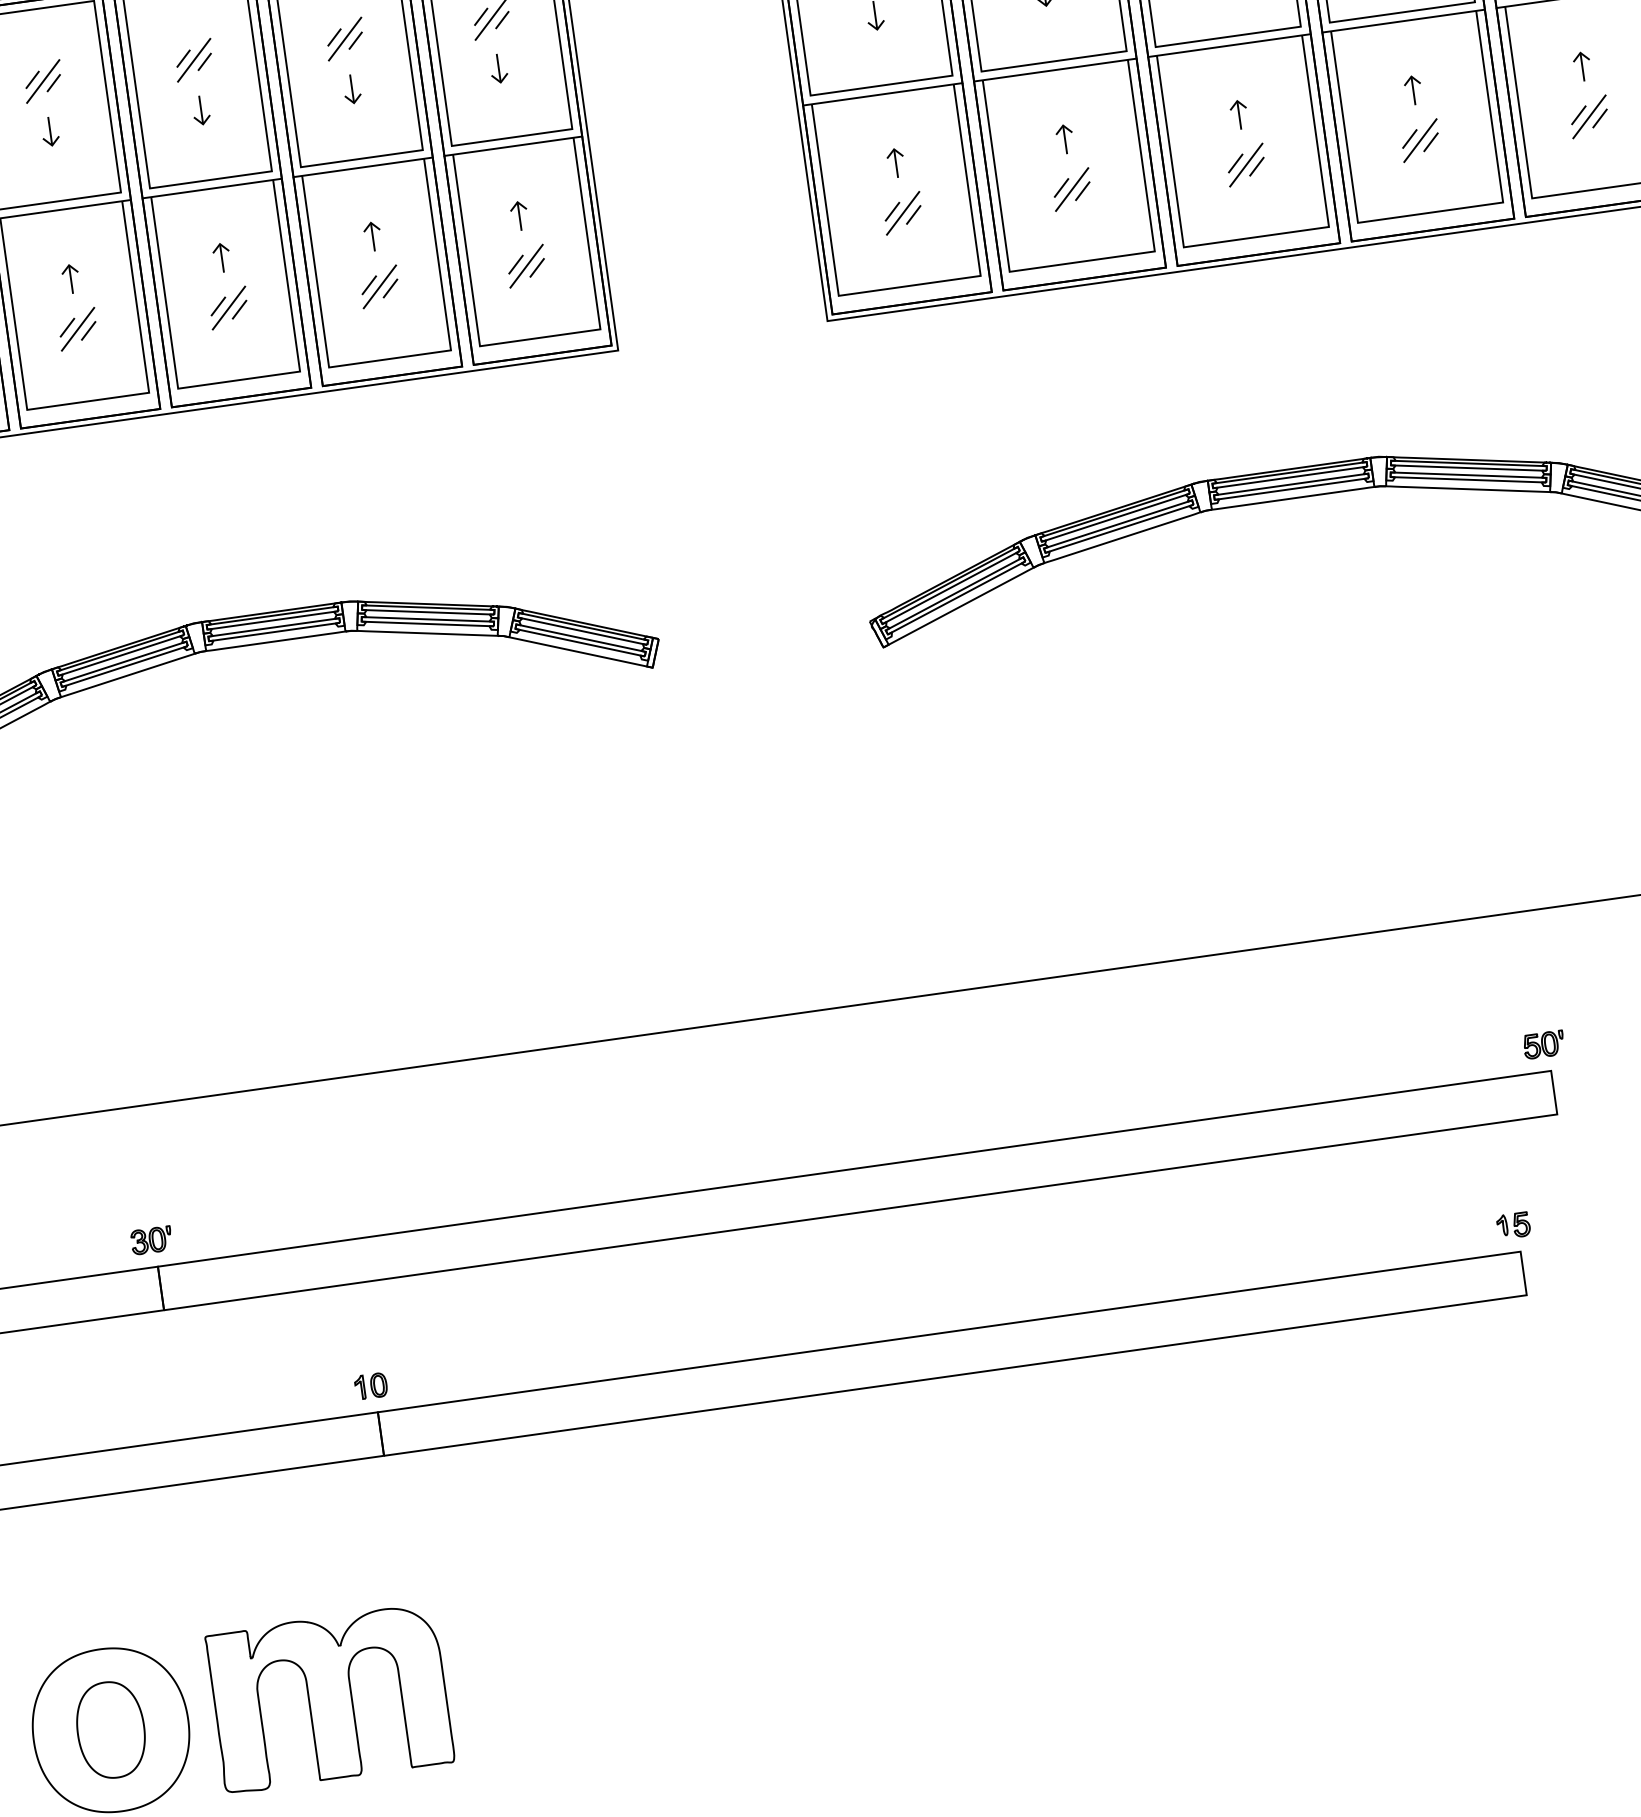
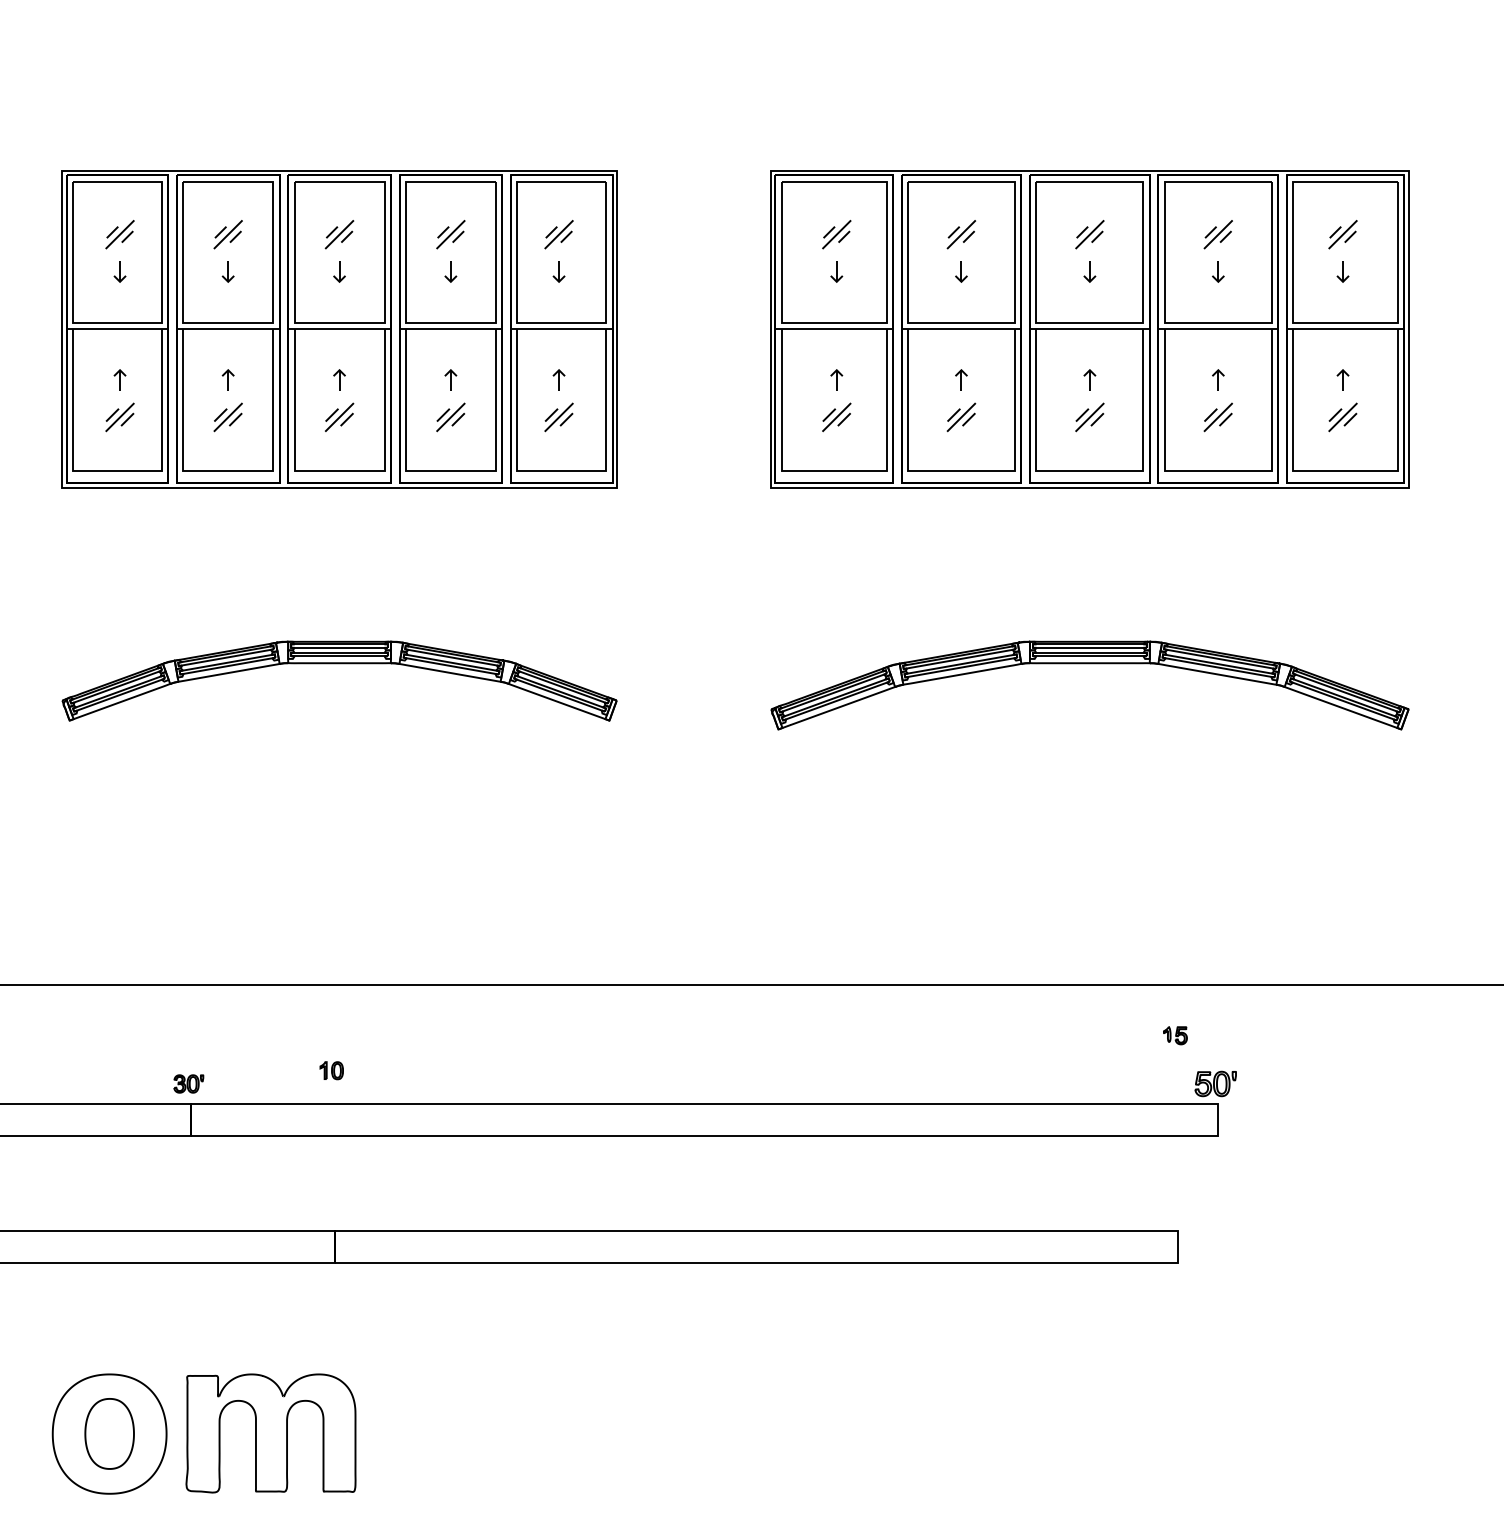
part: (1543, 1044) -> (1215, 1083), size x1.4
part: (1513, 1225) -> (1175, 1035), moved
part: (370, 1386) -> (331, 1070), moved

